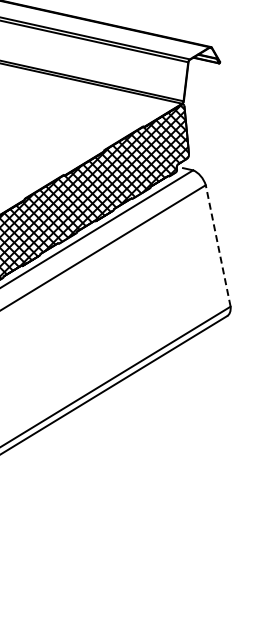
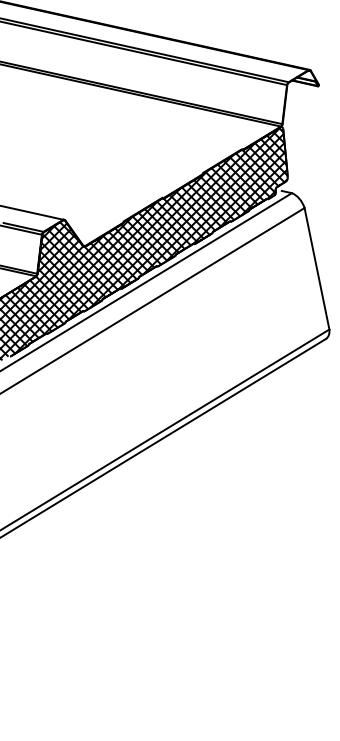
line: (217, 245) -> (316, 268), dashed -> solid

